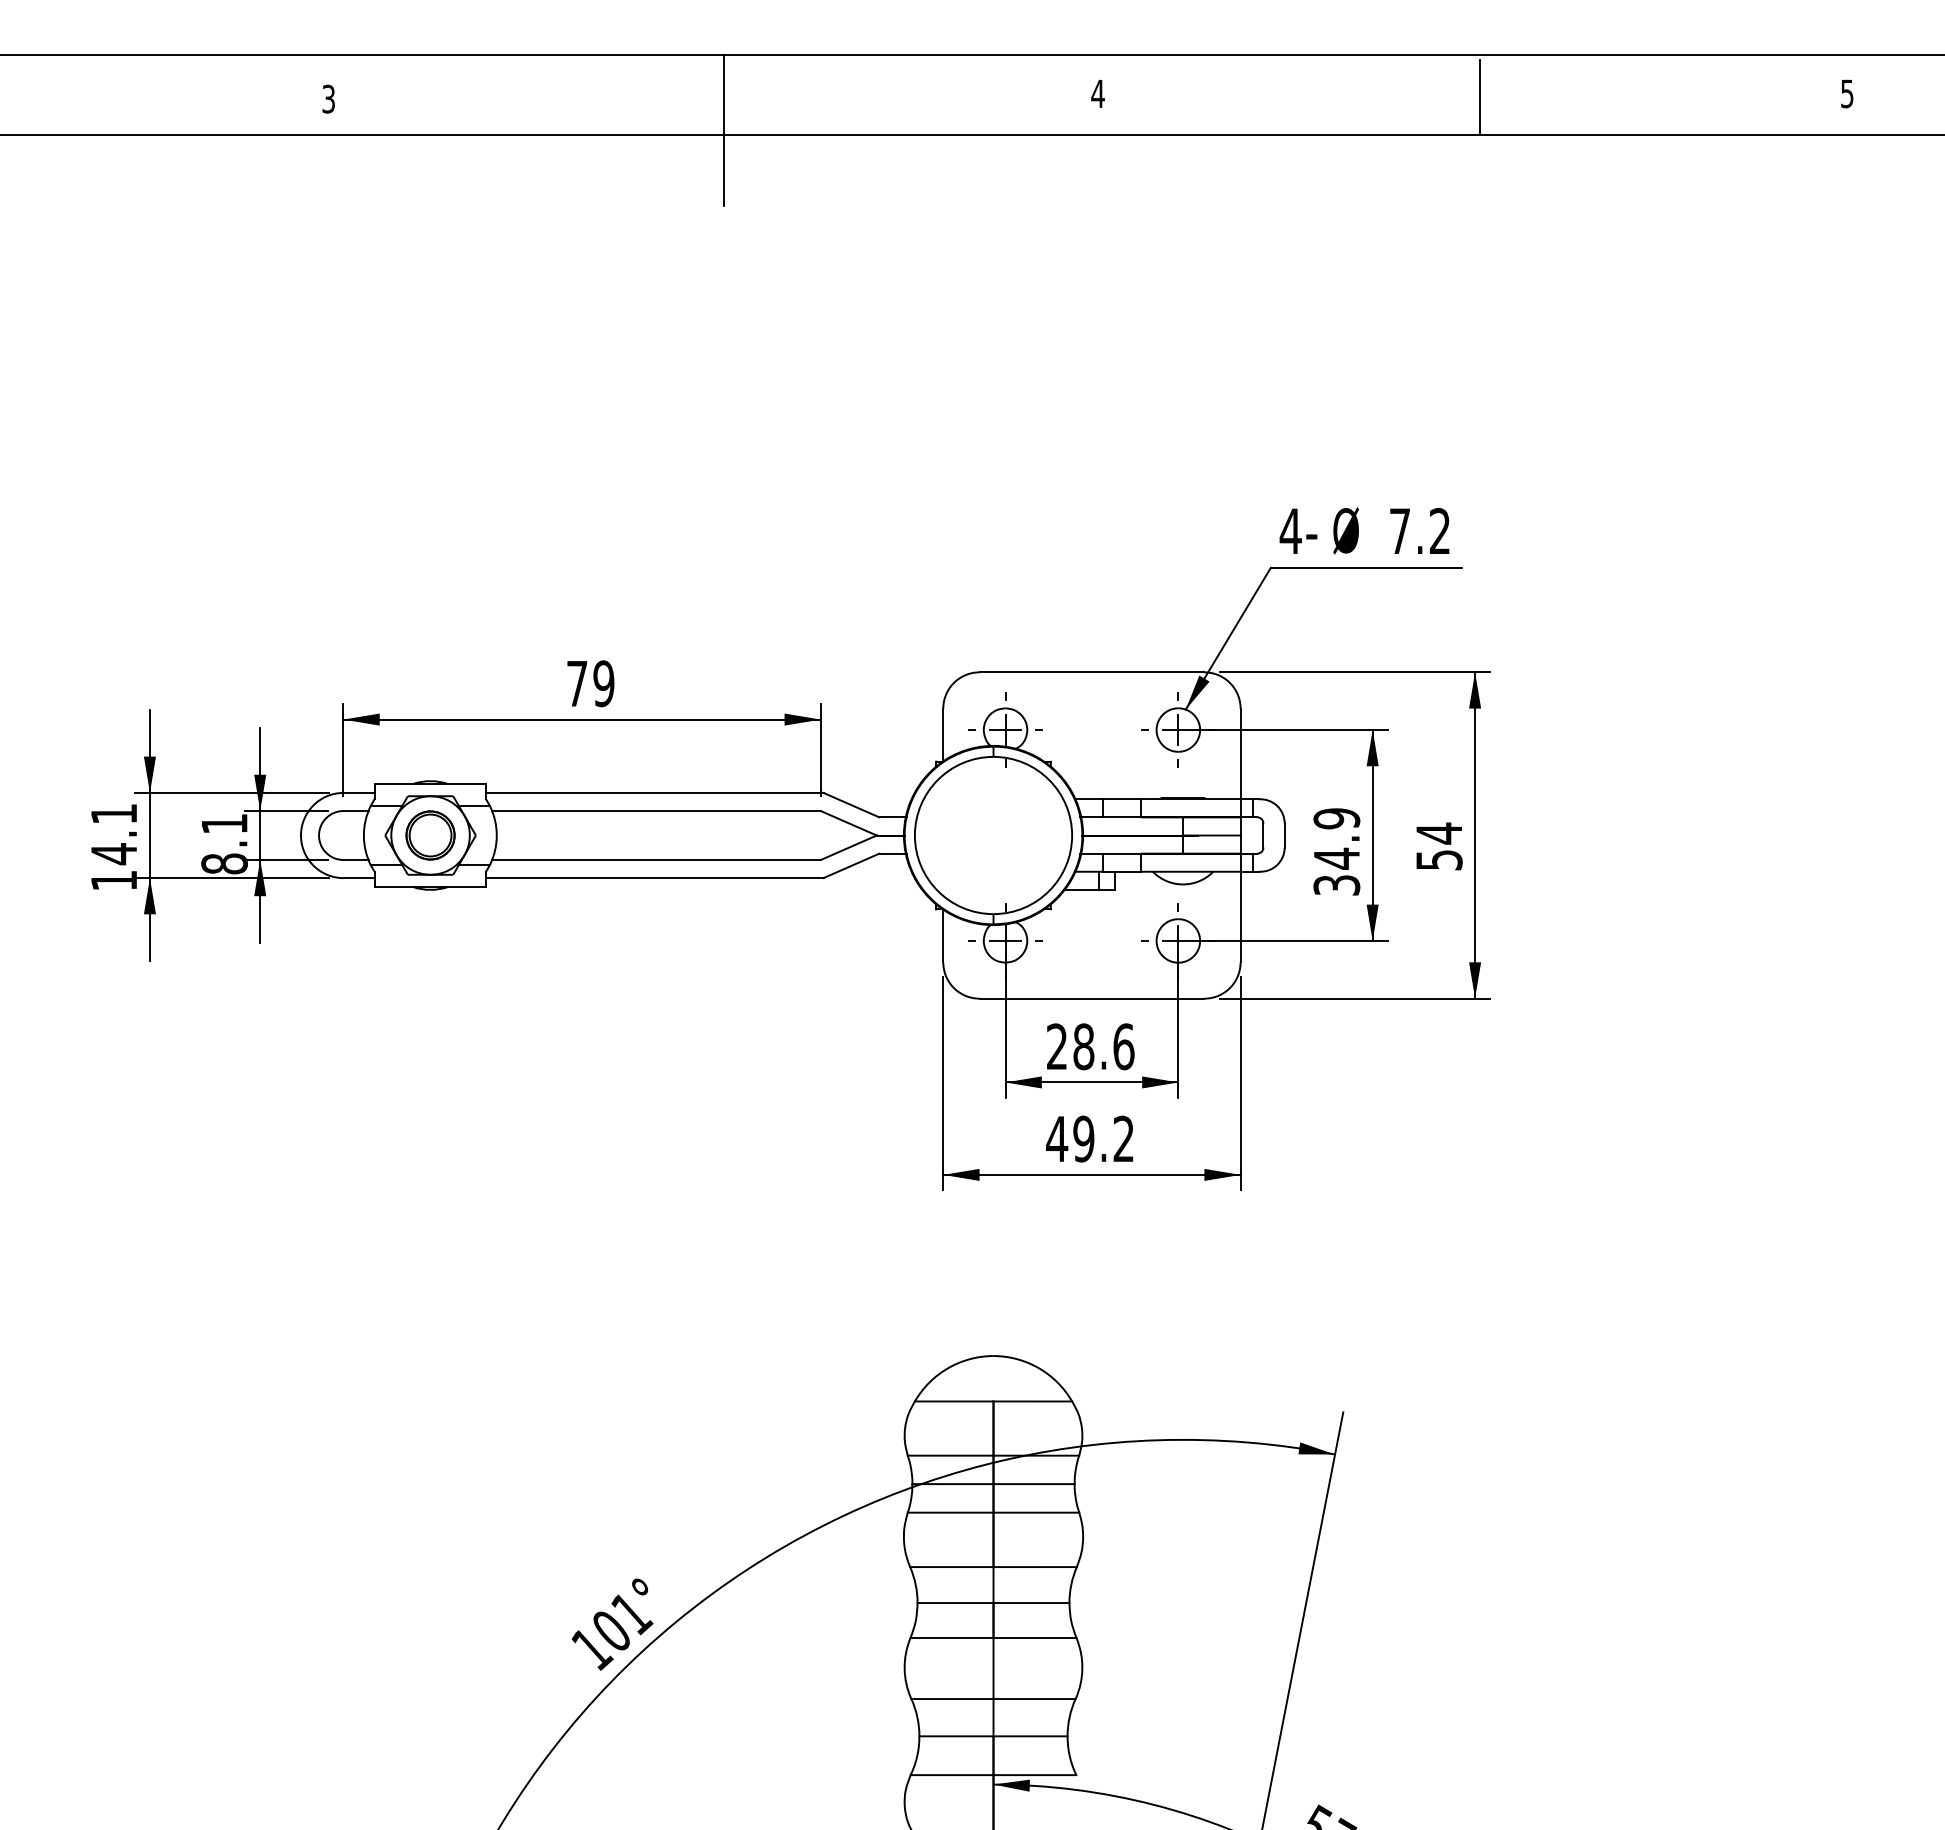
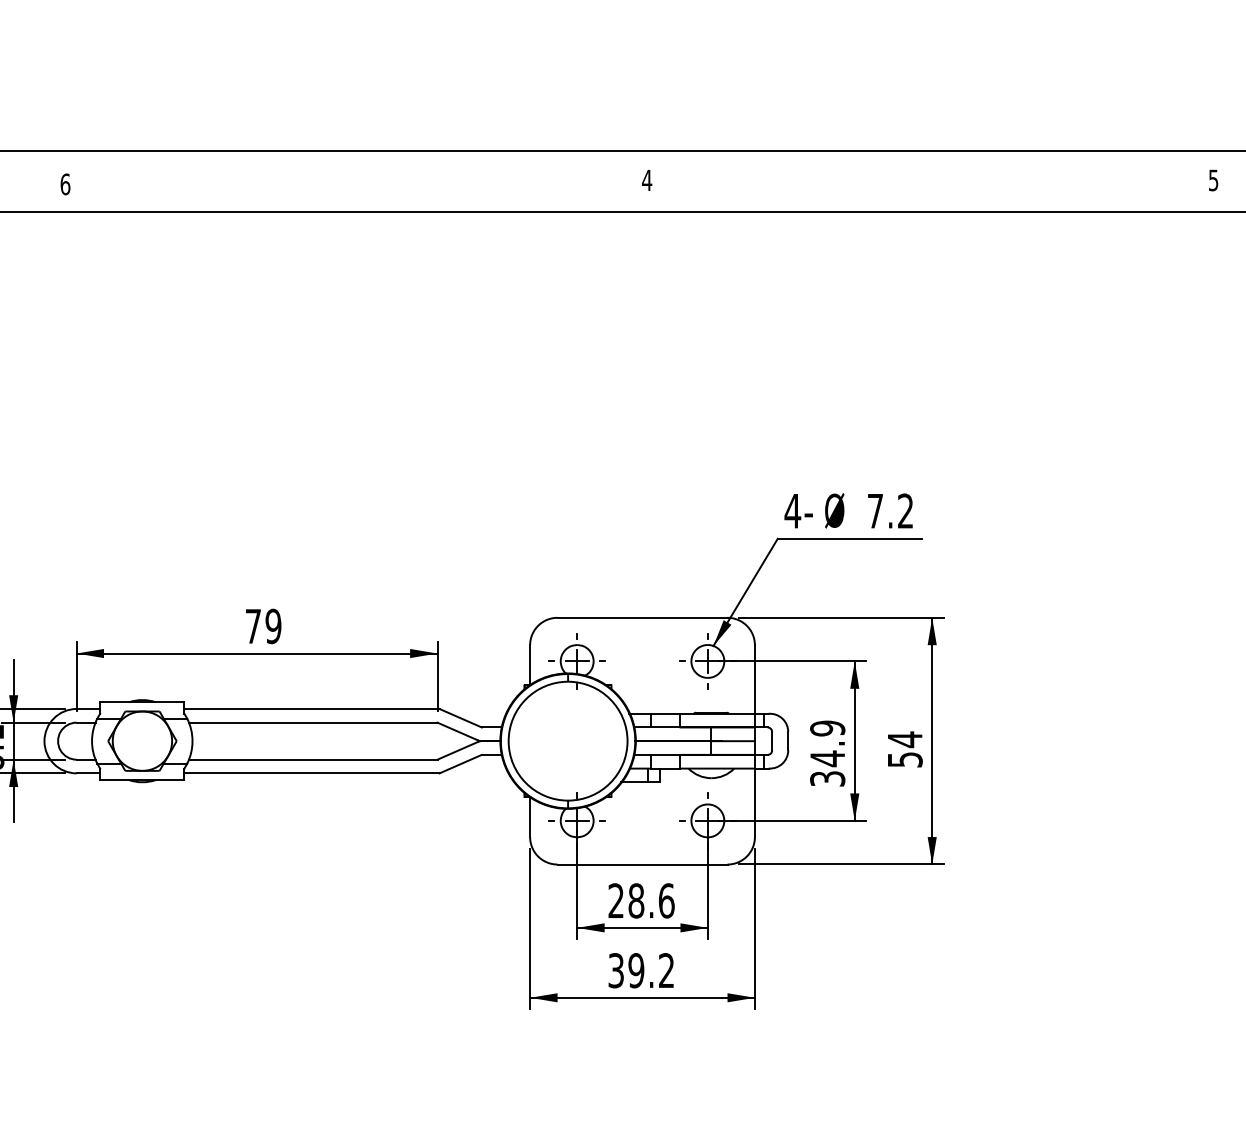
line: (1479, 97) -> (935, 183), removed
text: (328, 98) -> (65, 183), 3 -> 6
line: (724, 129) -> (364, 207), removed
part: (430, 835) -> (142, 741), removed
text: (1057, 1138) -> (616, 970), 49.2 -> 39.2

